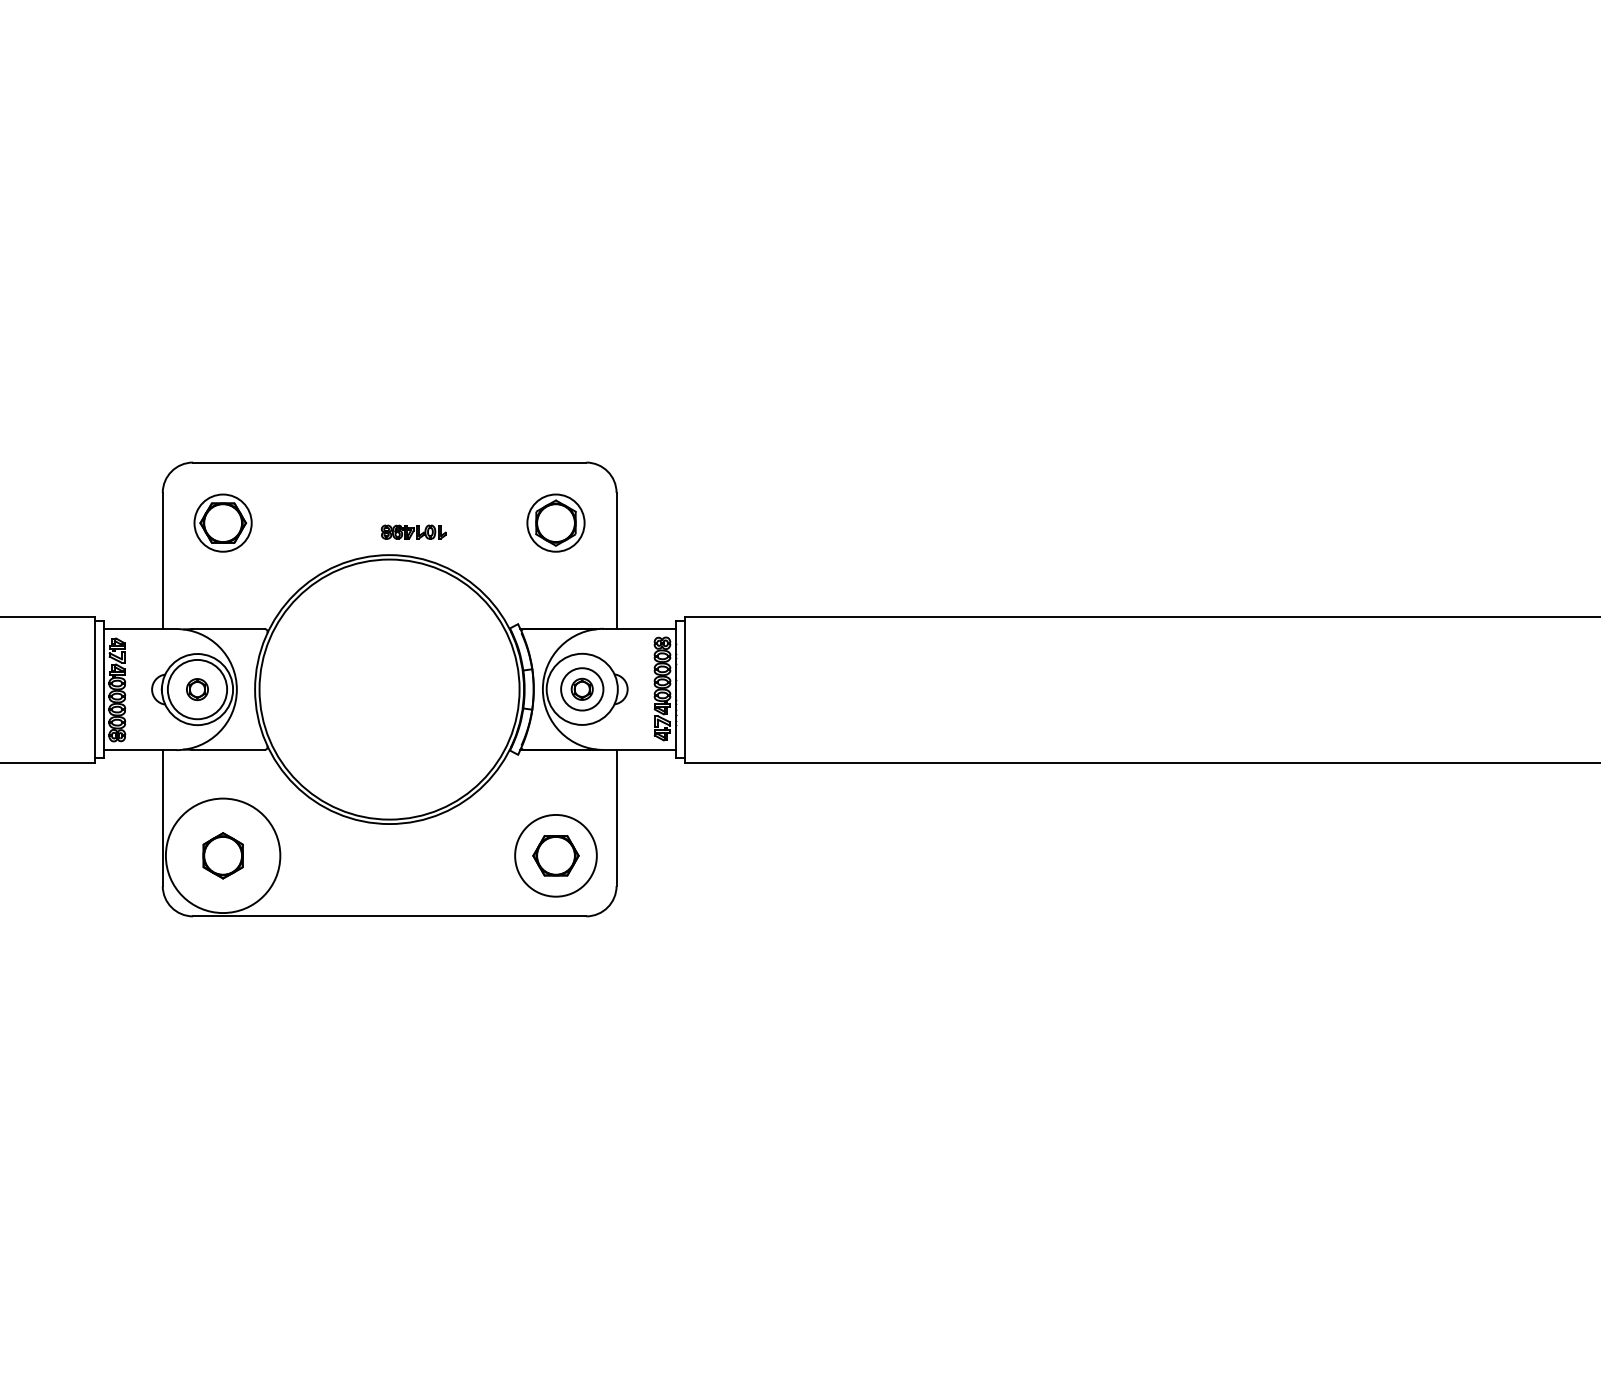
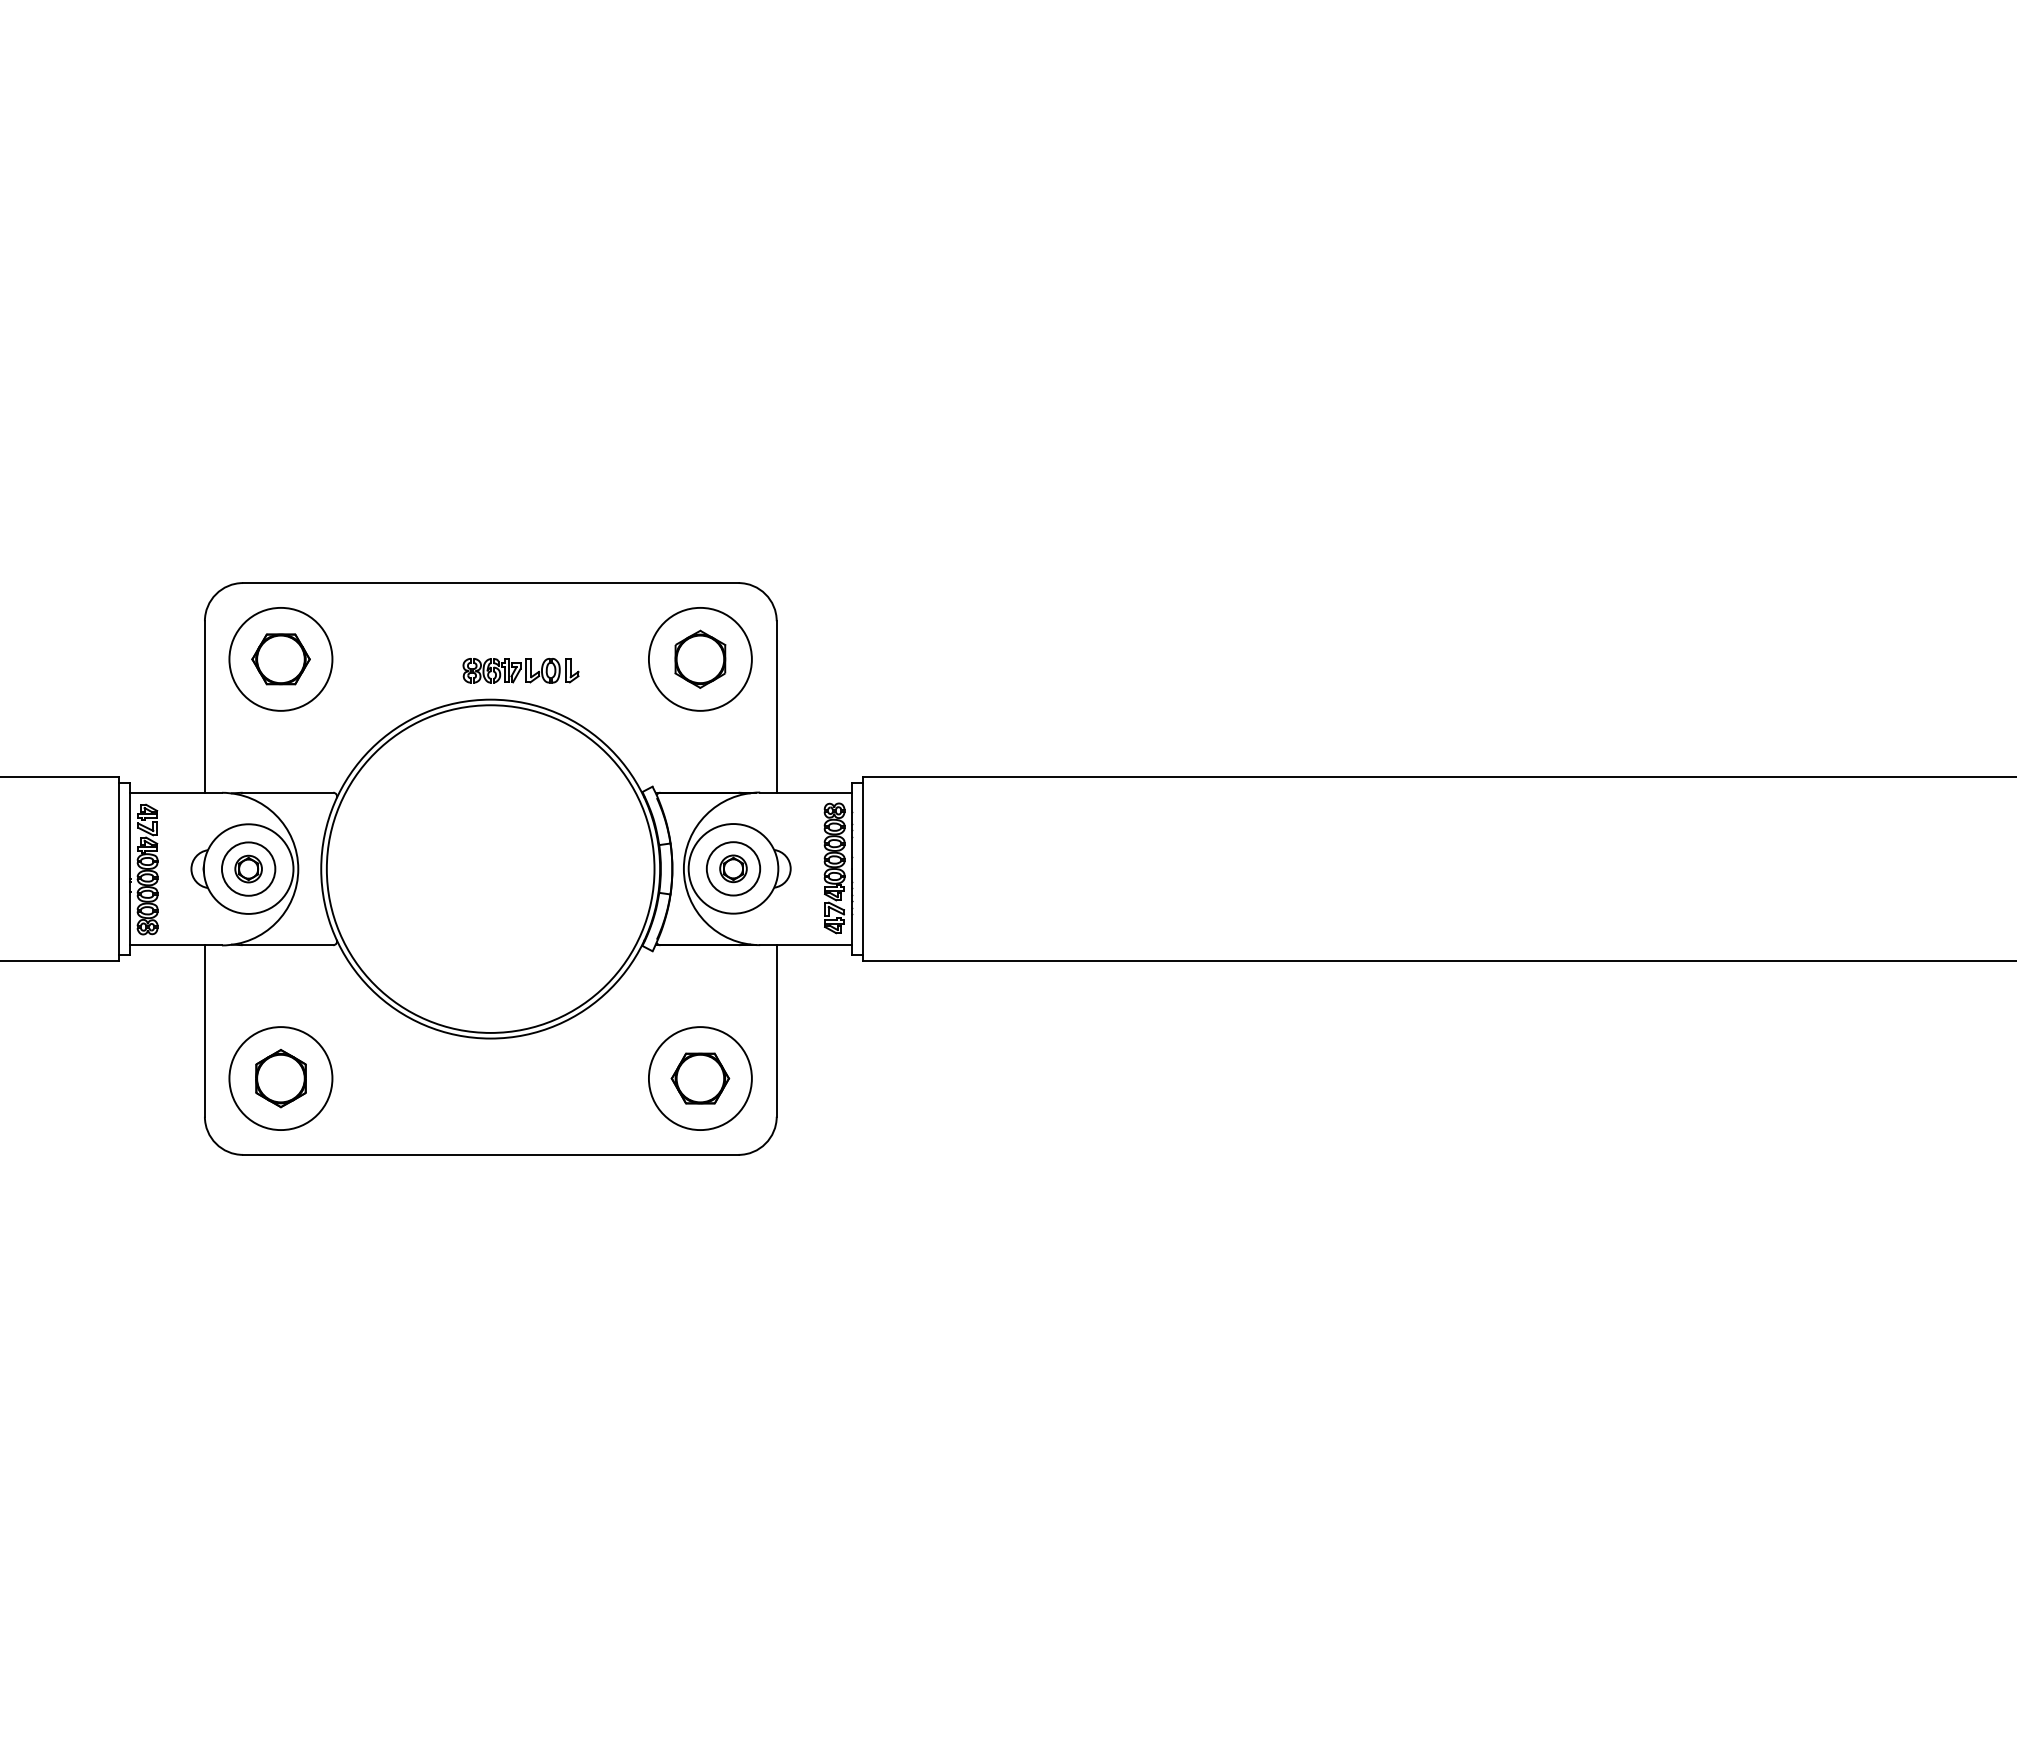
circle: (222, 523) -> (280, 659), size x1.43
circle: (555, 523) -> (699, 659), size x1.43
part: (413, 531) -> (520, 669), size x1.43
circle: (197, 689) -> (248, 869), size x0.71
circle: (222, 855) -> (280, 1078), size x0.71

